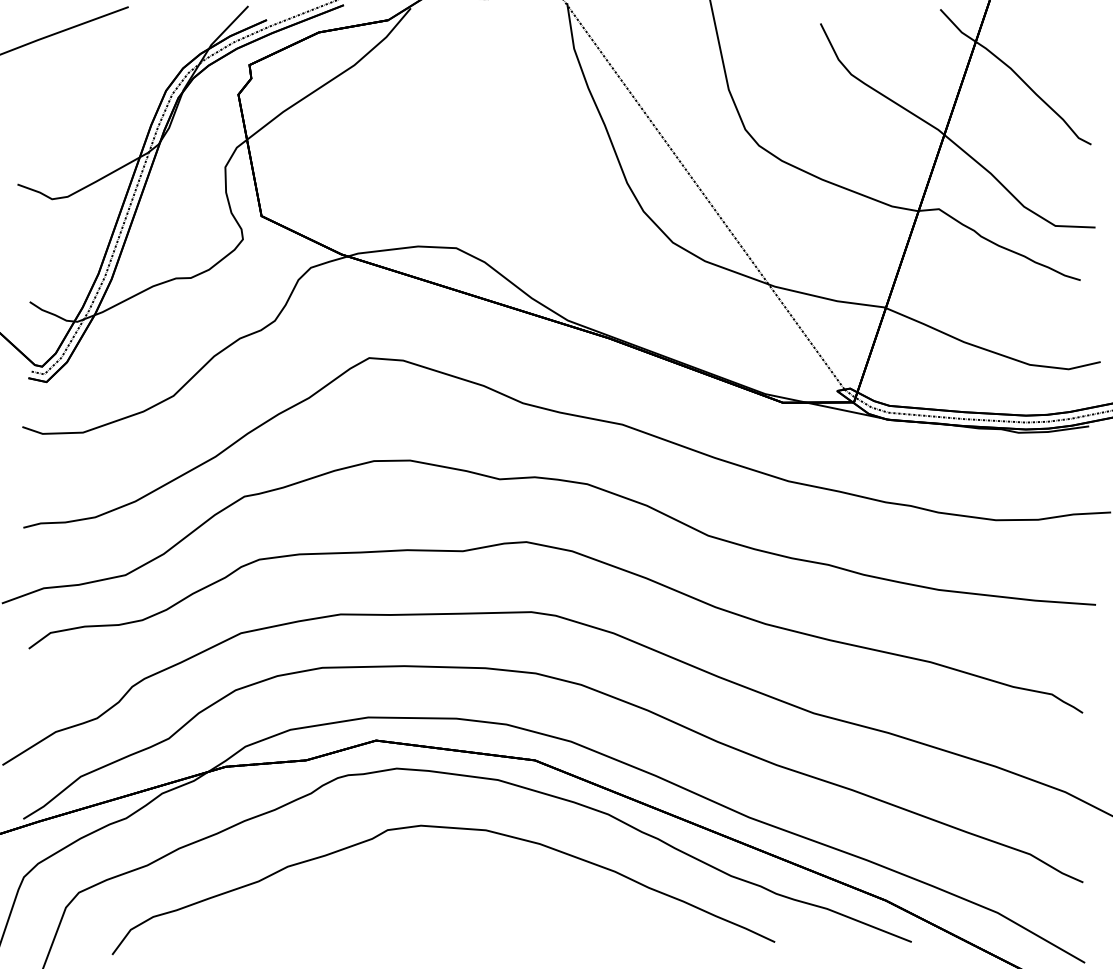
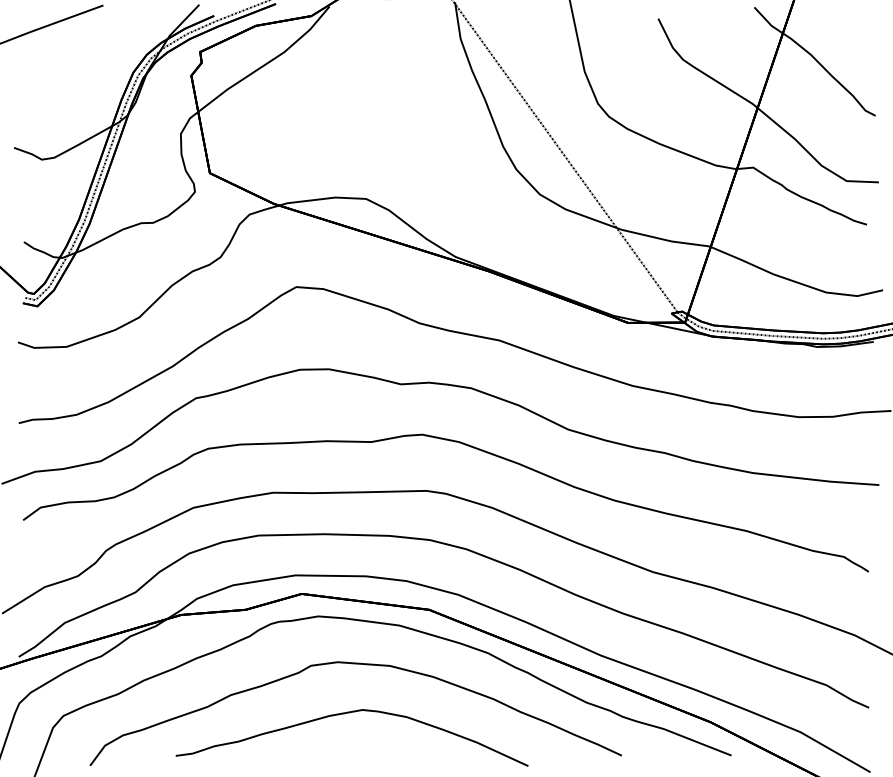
part: (435, 889) -> (349, 713), added

